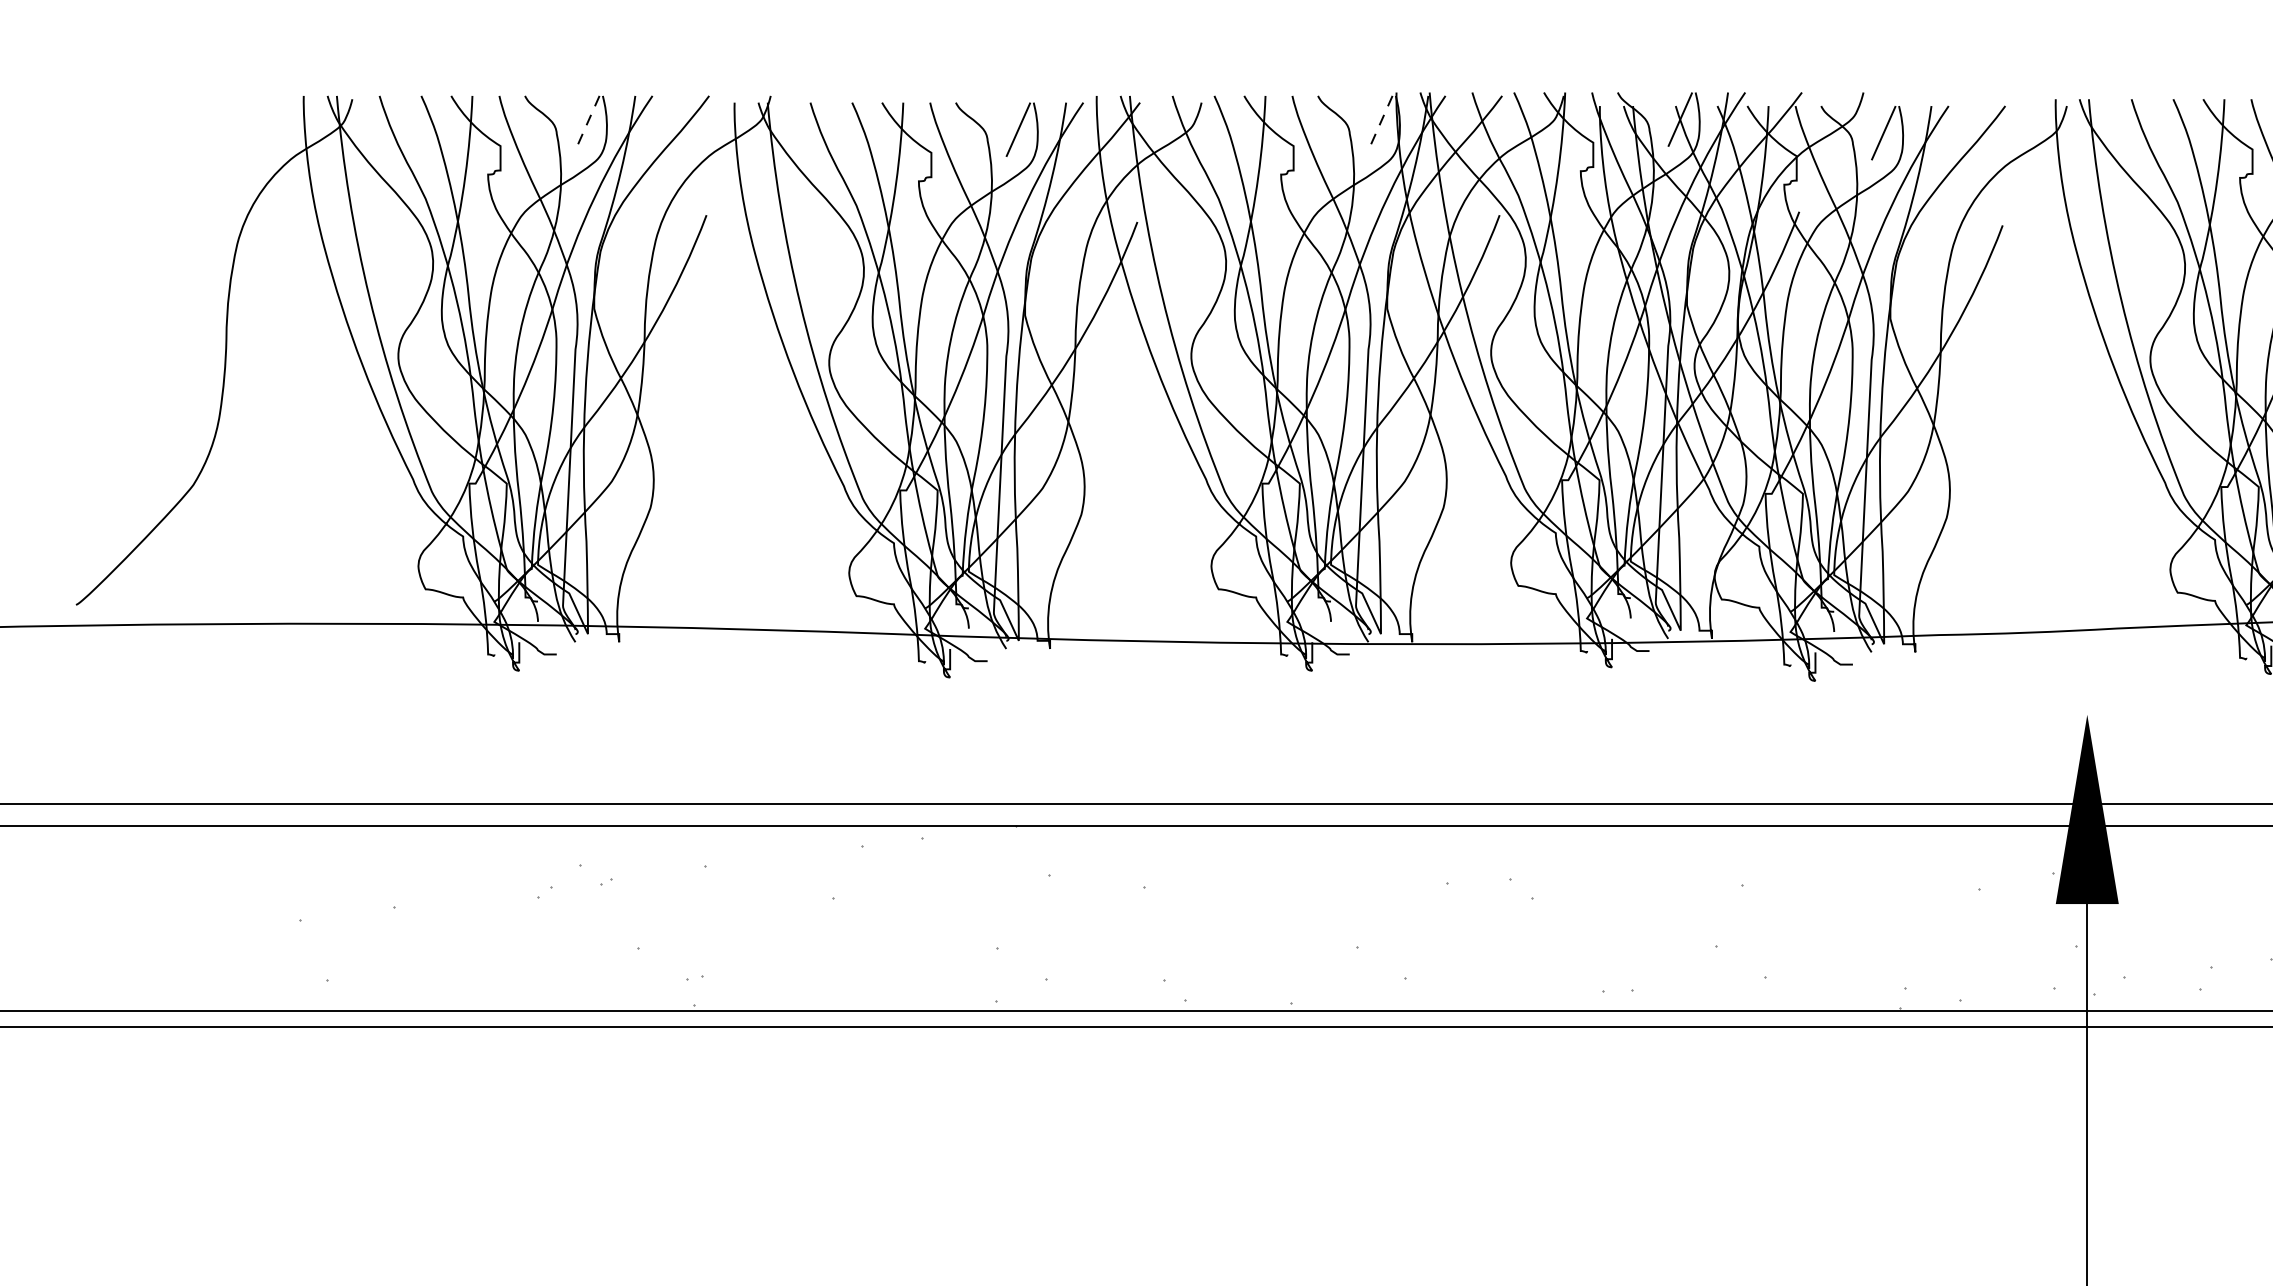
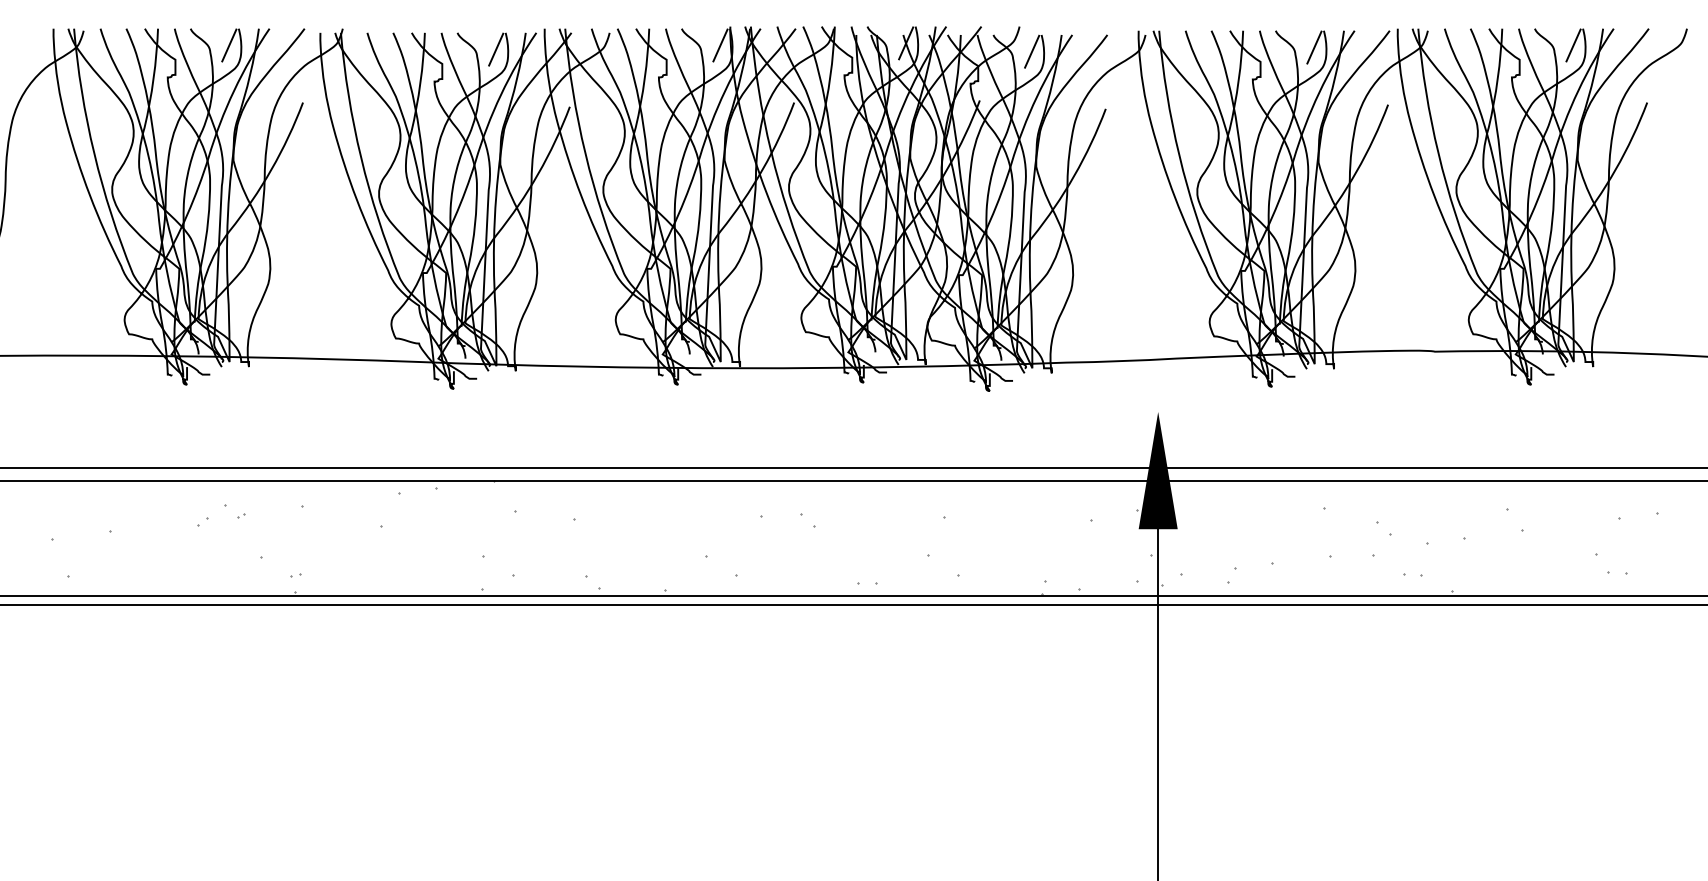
line: (587, 123) -> (229, 45), dashed -> solid
line: (1380, 123) -> (720, 45), dashed -> solid

